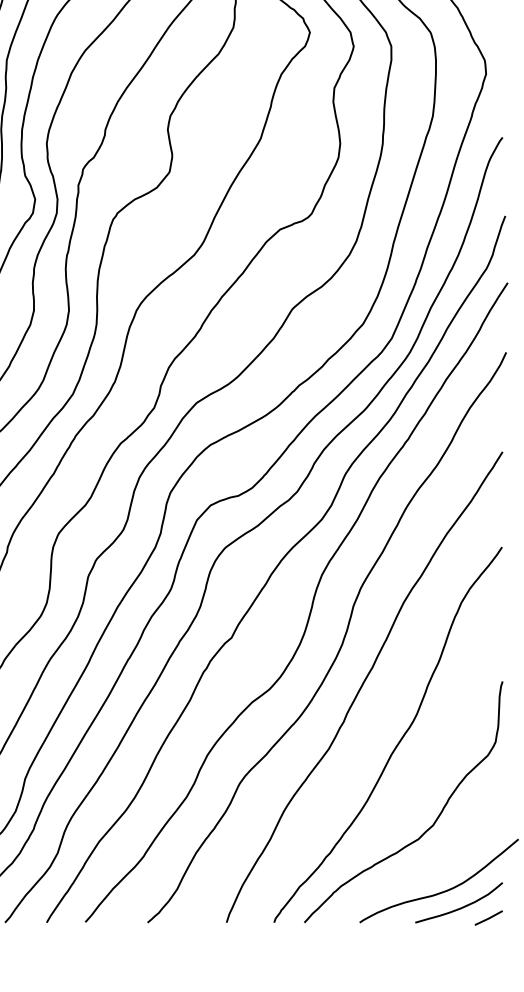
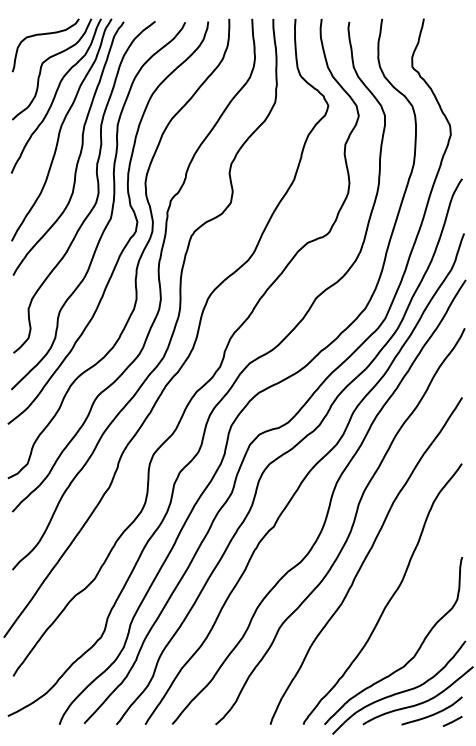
curve: (413, 874) -> (400, 691), added

